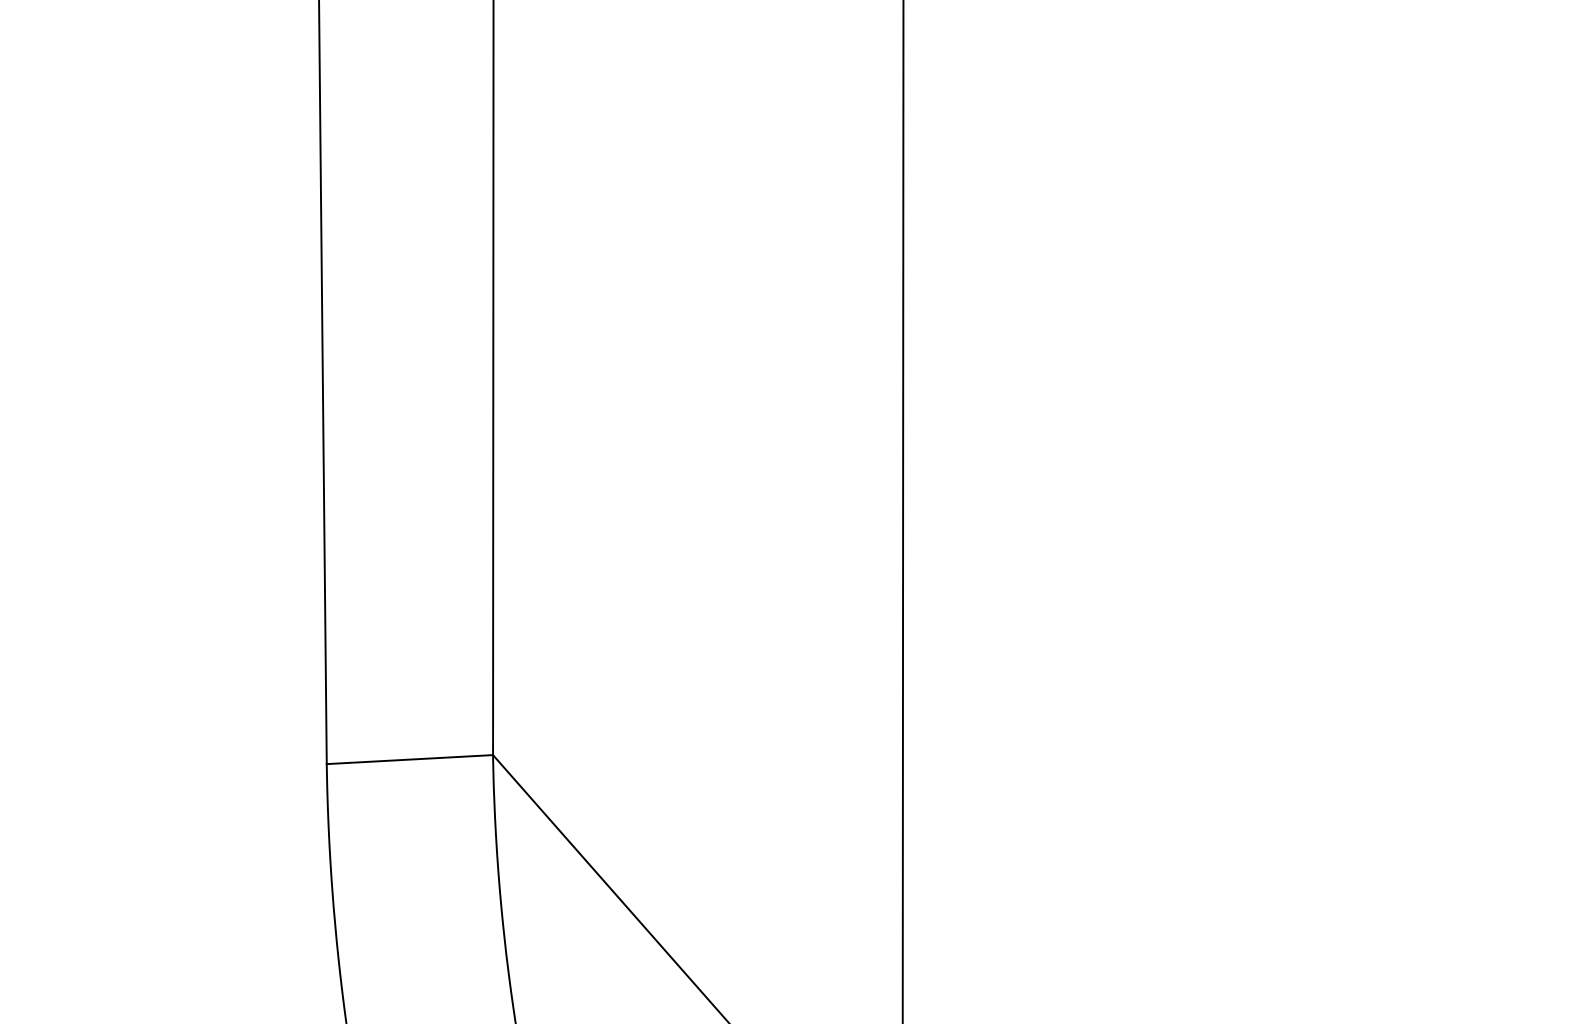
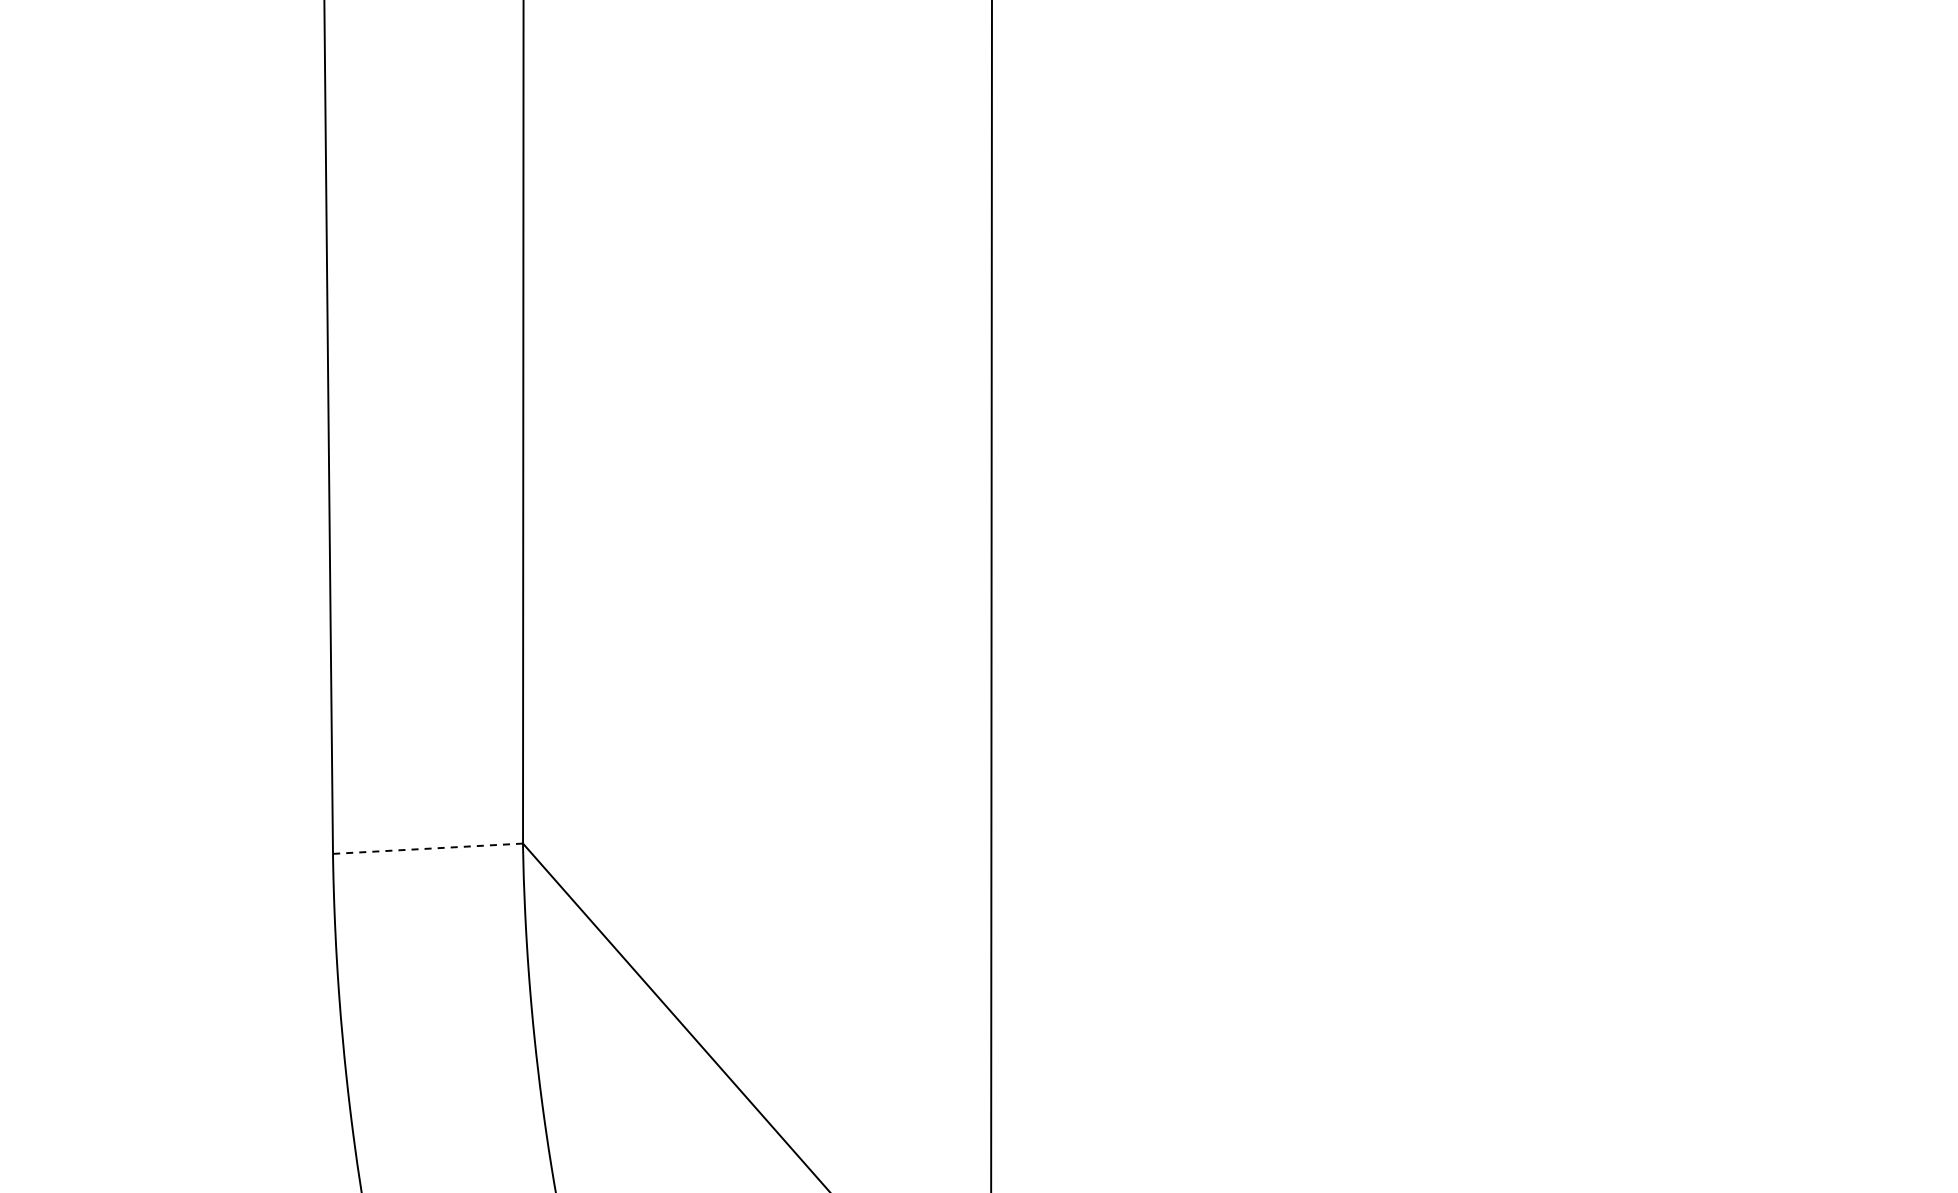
line: (409, 759) -> (427, 848), solid -> dashed

